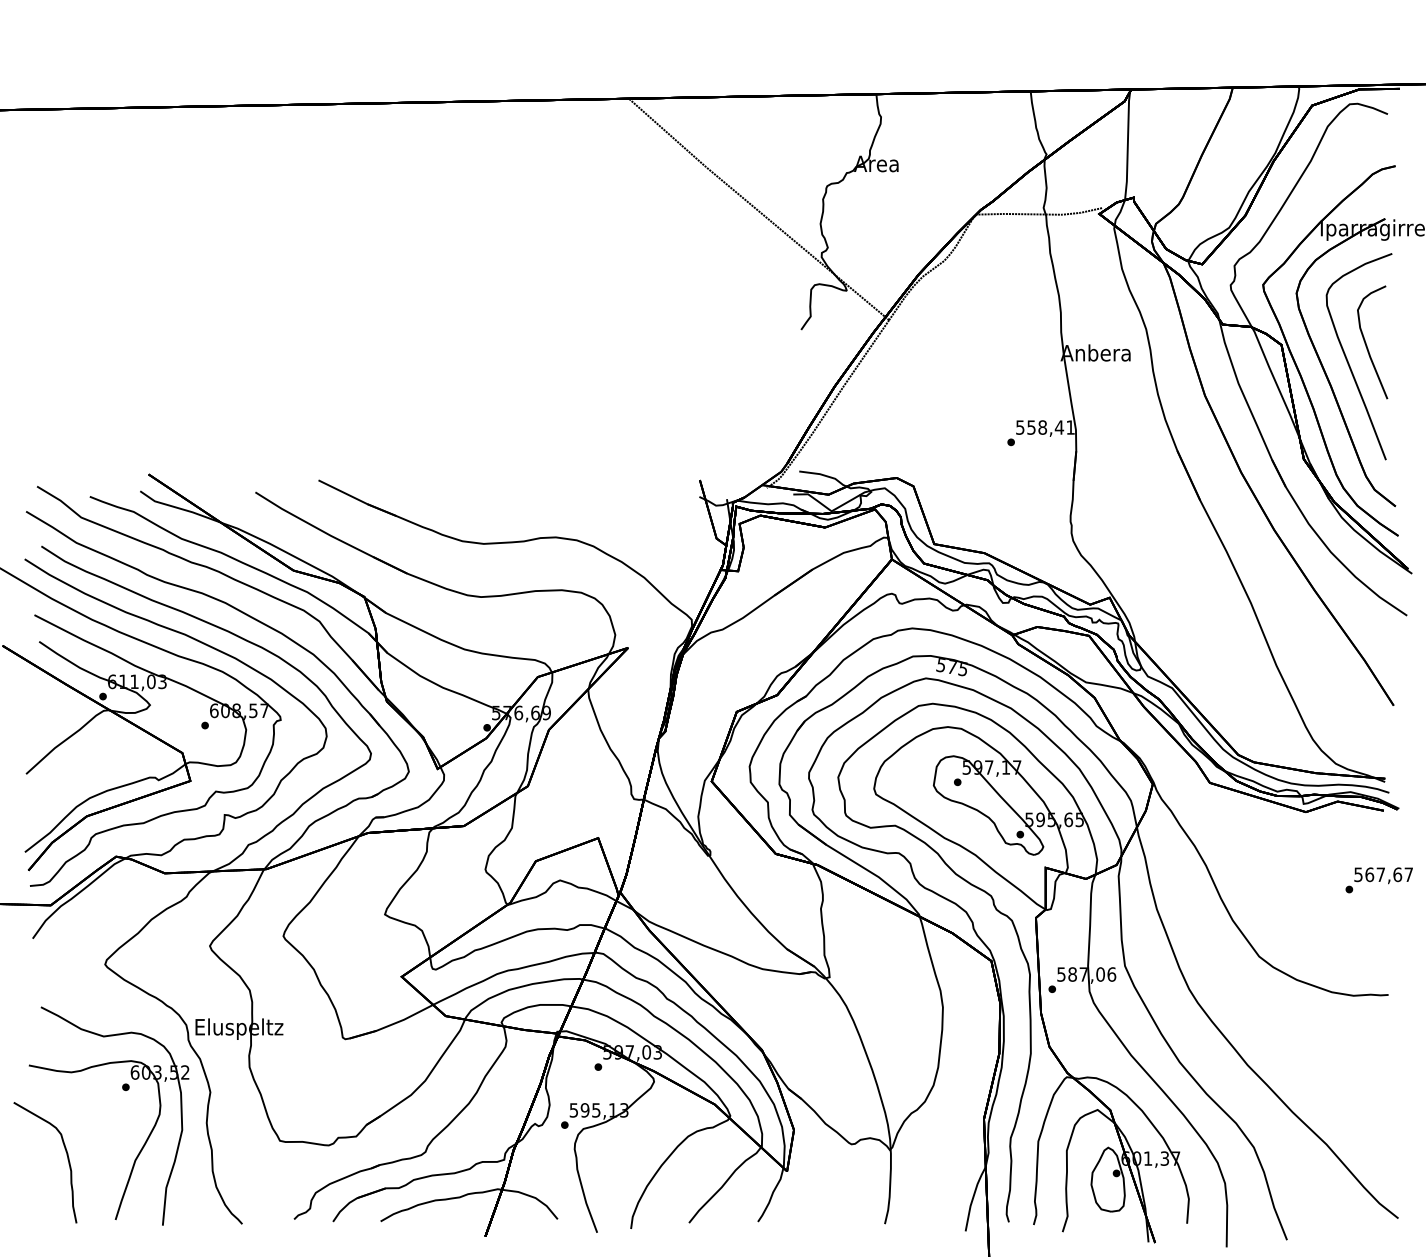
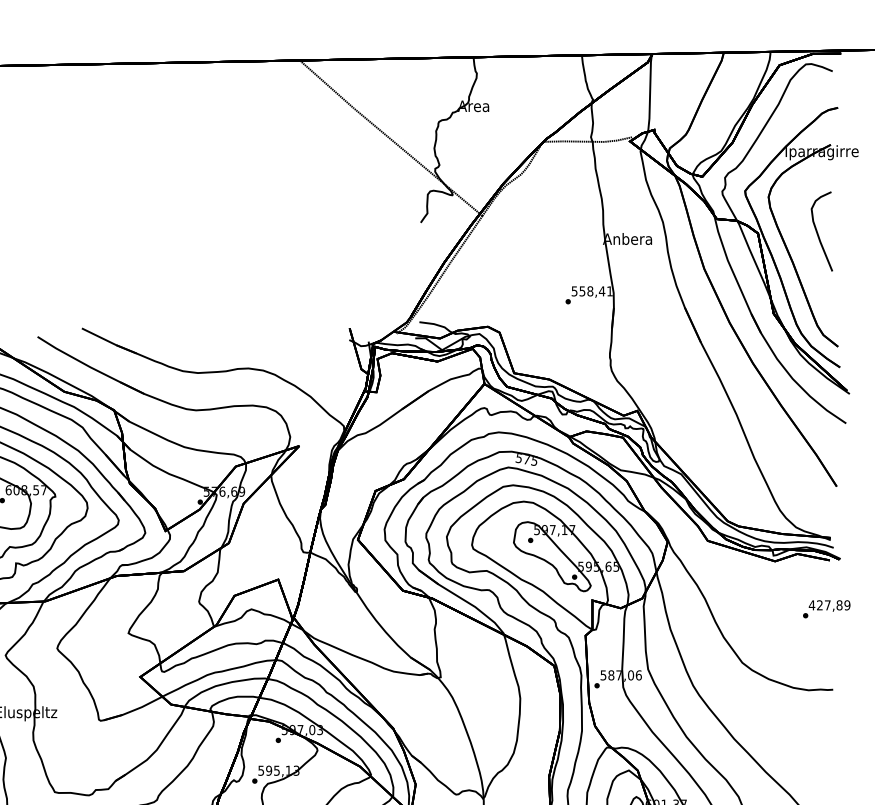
curve: (1348, 360) -> (805, 244), removed
text: (1383, 874) -> (829, 605), 567,67 -> 427,89

